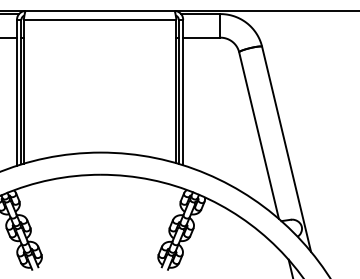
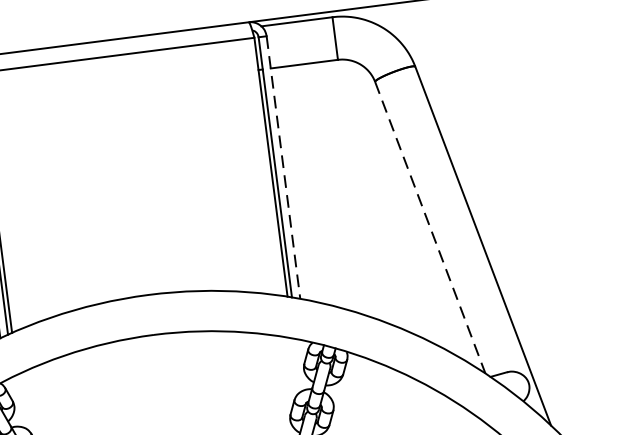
line: (183, 92) -> (283, 167), solid -> dashed
line: (259, 135) -> (431, 227), solid -> dashed

